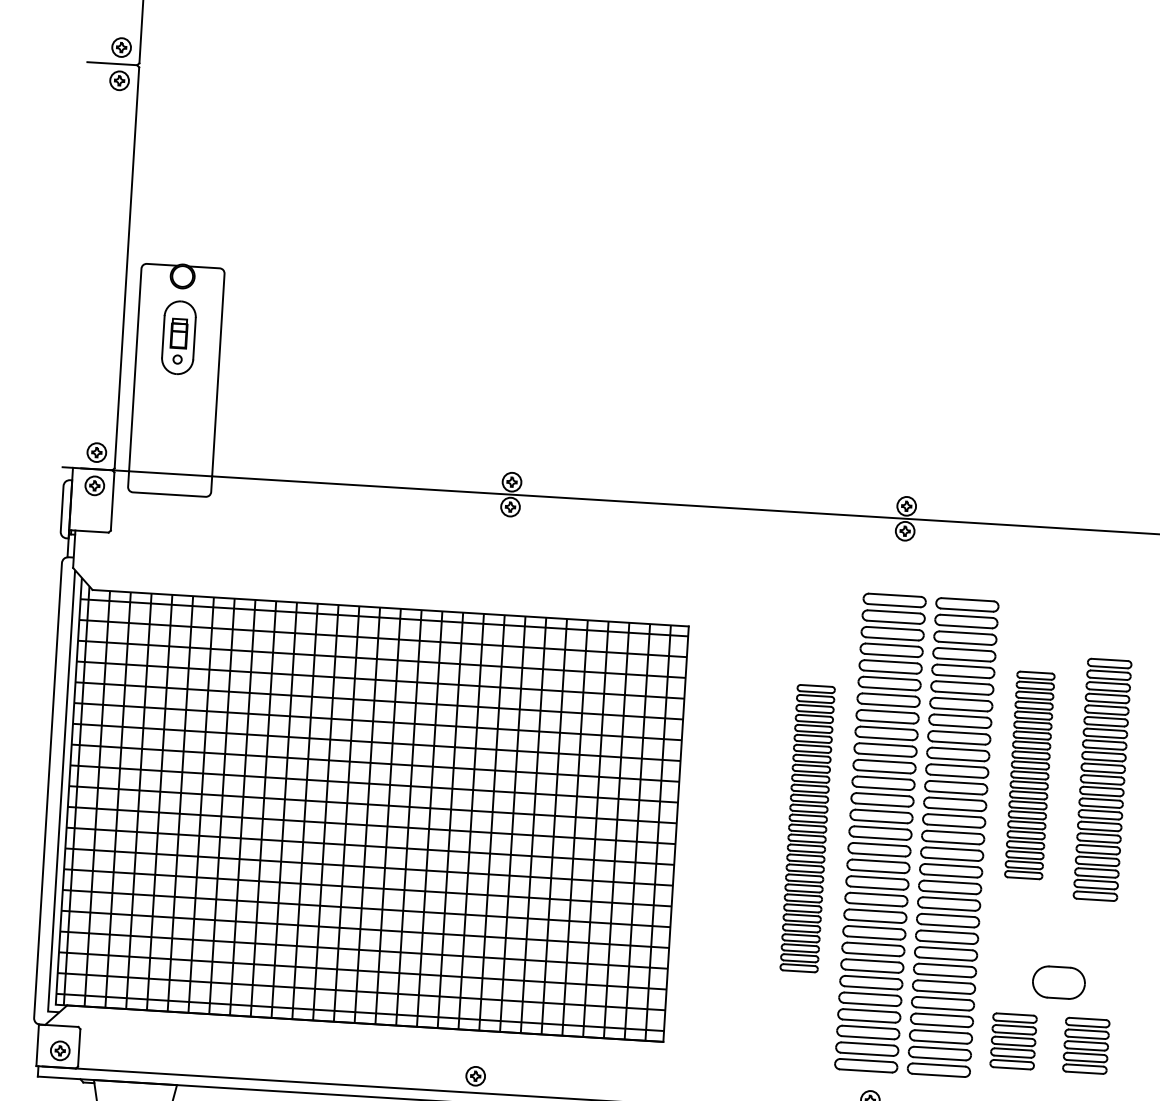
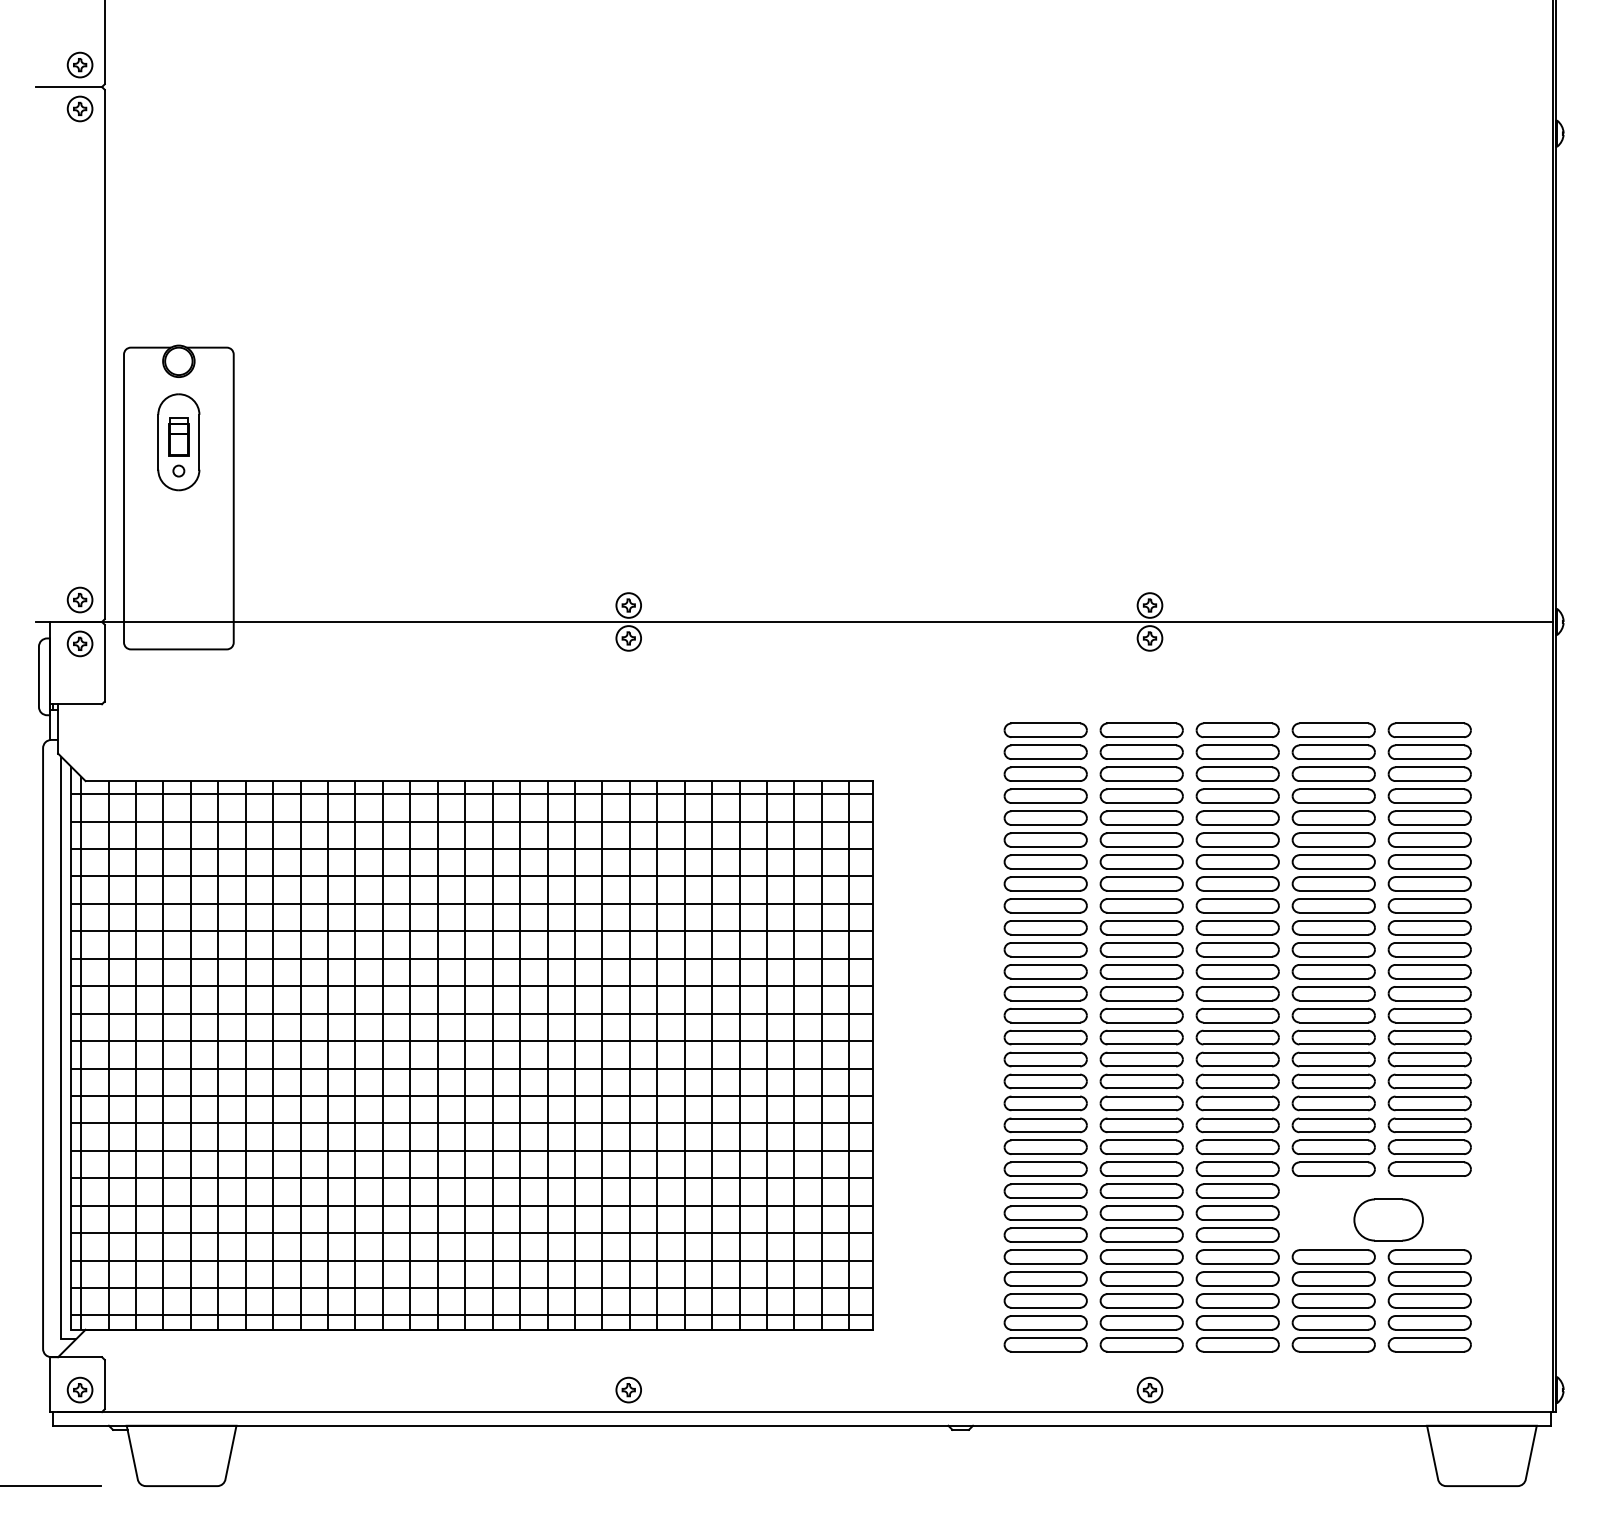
part: (1029, 775) -> (1333, 949), size x1.67
part: (1102, 779) -> (1429, 949), size x1.43
part: (807, 828) -> (1045, 1037), size x1.67
part: (1013, 1041) -> (1333, 1300), size x1.43
part: (1086, 1045) -> (1429, 1300), size x1.43

